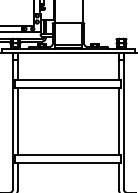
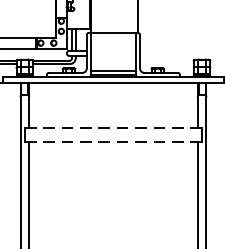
line: (68, 79) -> (113, 127), solid -> dashed
line: (68, 88) -> (113, 142), solid -> dashed

